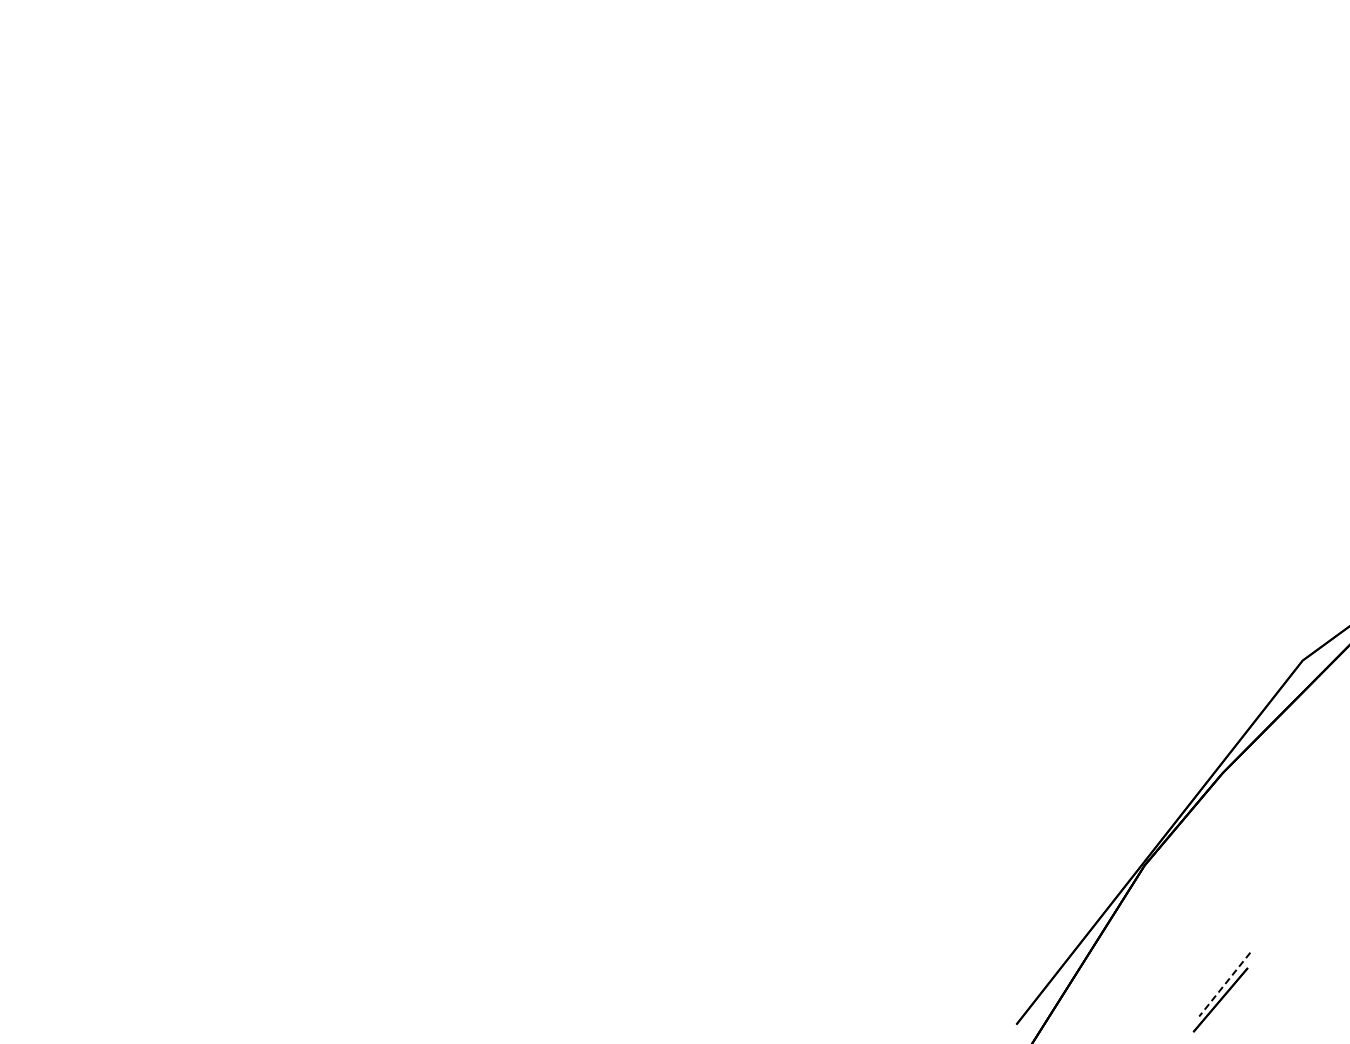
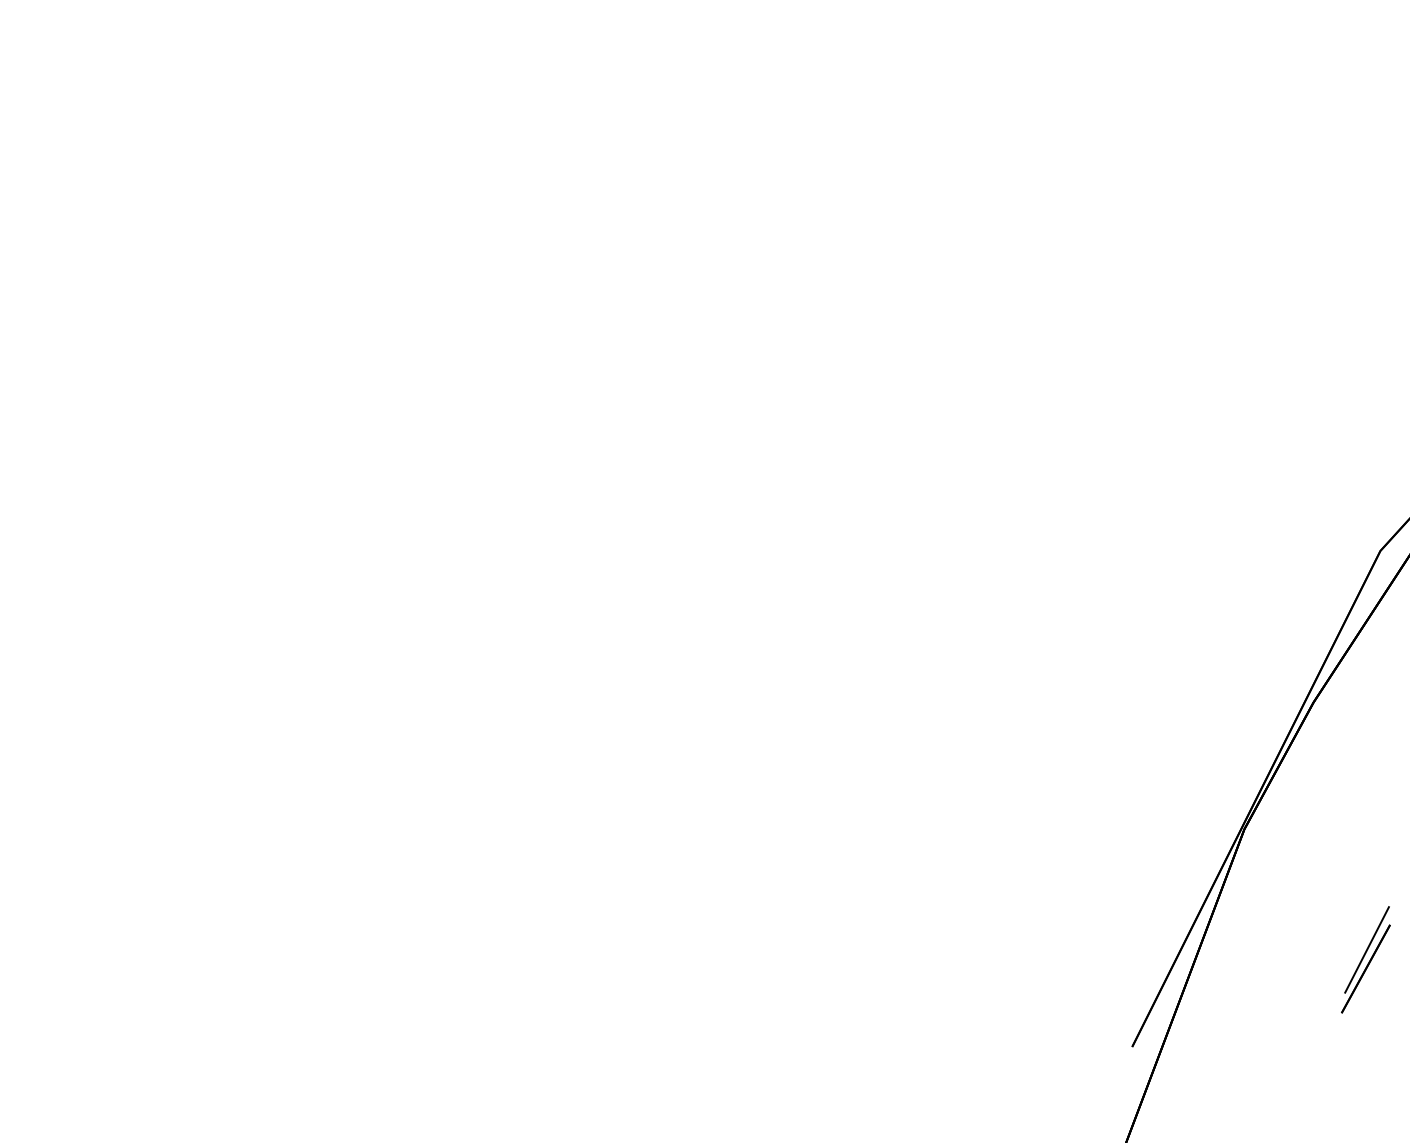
line: (1224, 984) -> (1366, 949), dashed -> solid

